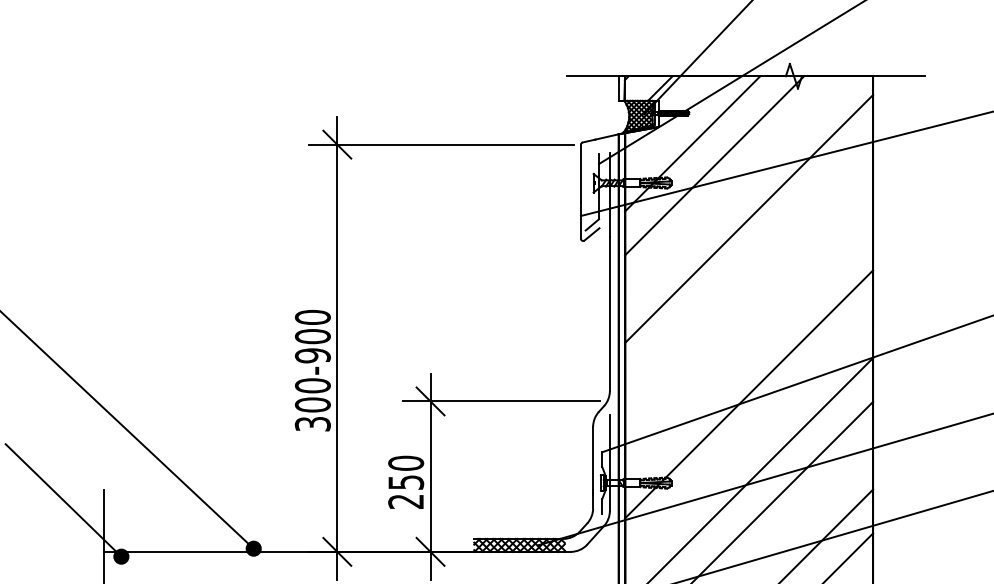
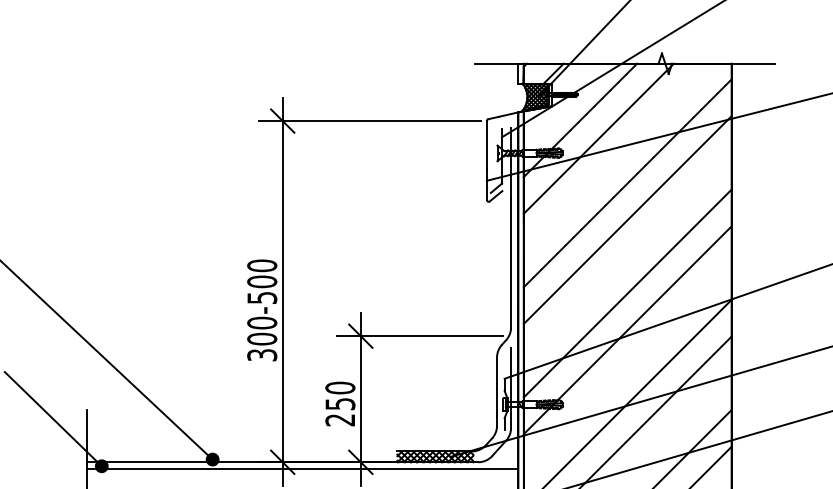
line: (749, 262) -> (628, 219), added
line: (749, 350) -> (628, 293), added
text: (312, 355) -> (261, 297), 300-900 -> 300-500
line: (360, 559) -> (302, 468), added

